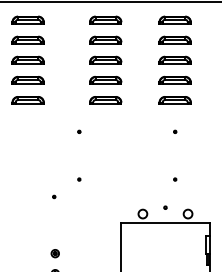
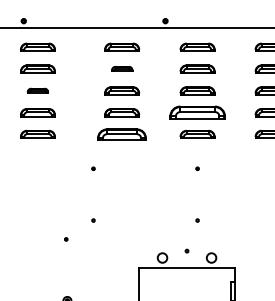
part: (106, 39) -> (122, 68), size x0.6
part: (27, 59) -> (37, 90), size x0.6
part: (175, 80) -> (197, 112), size x1.6
part: (106, 99) -> (122, 133), size x1.4

